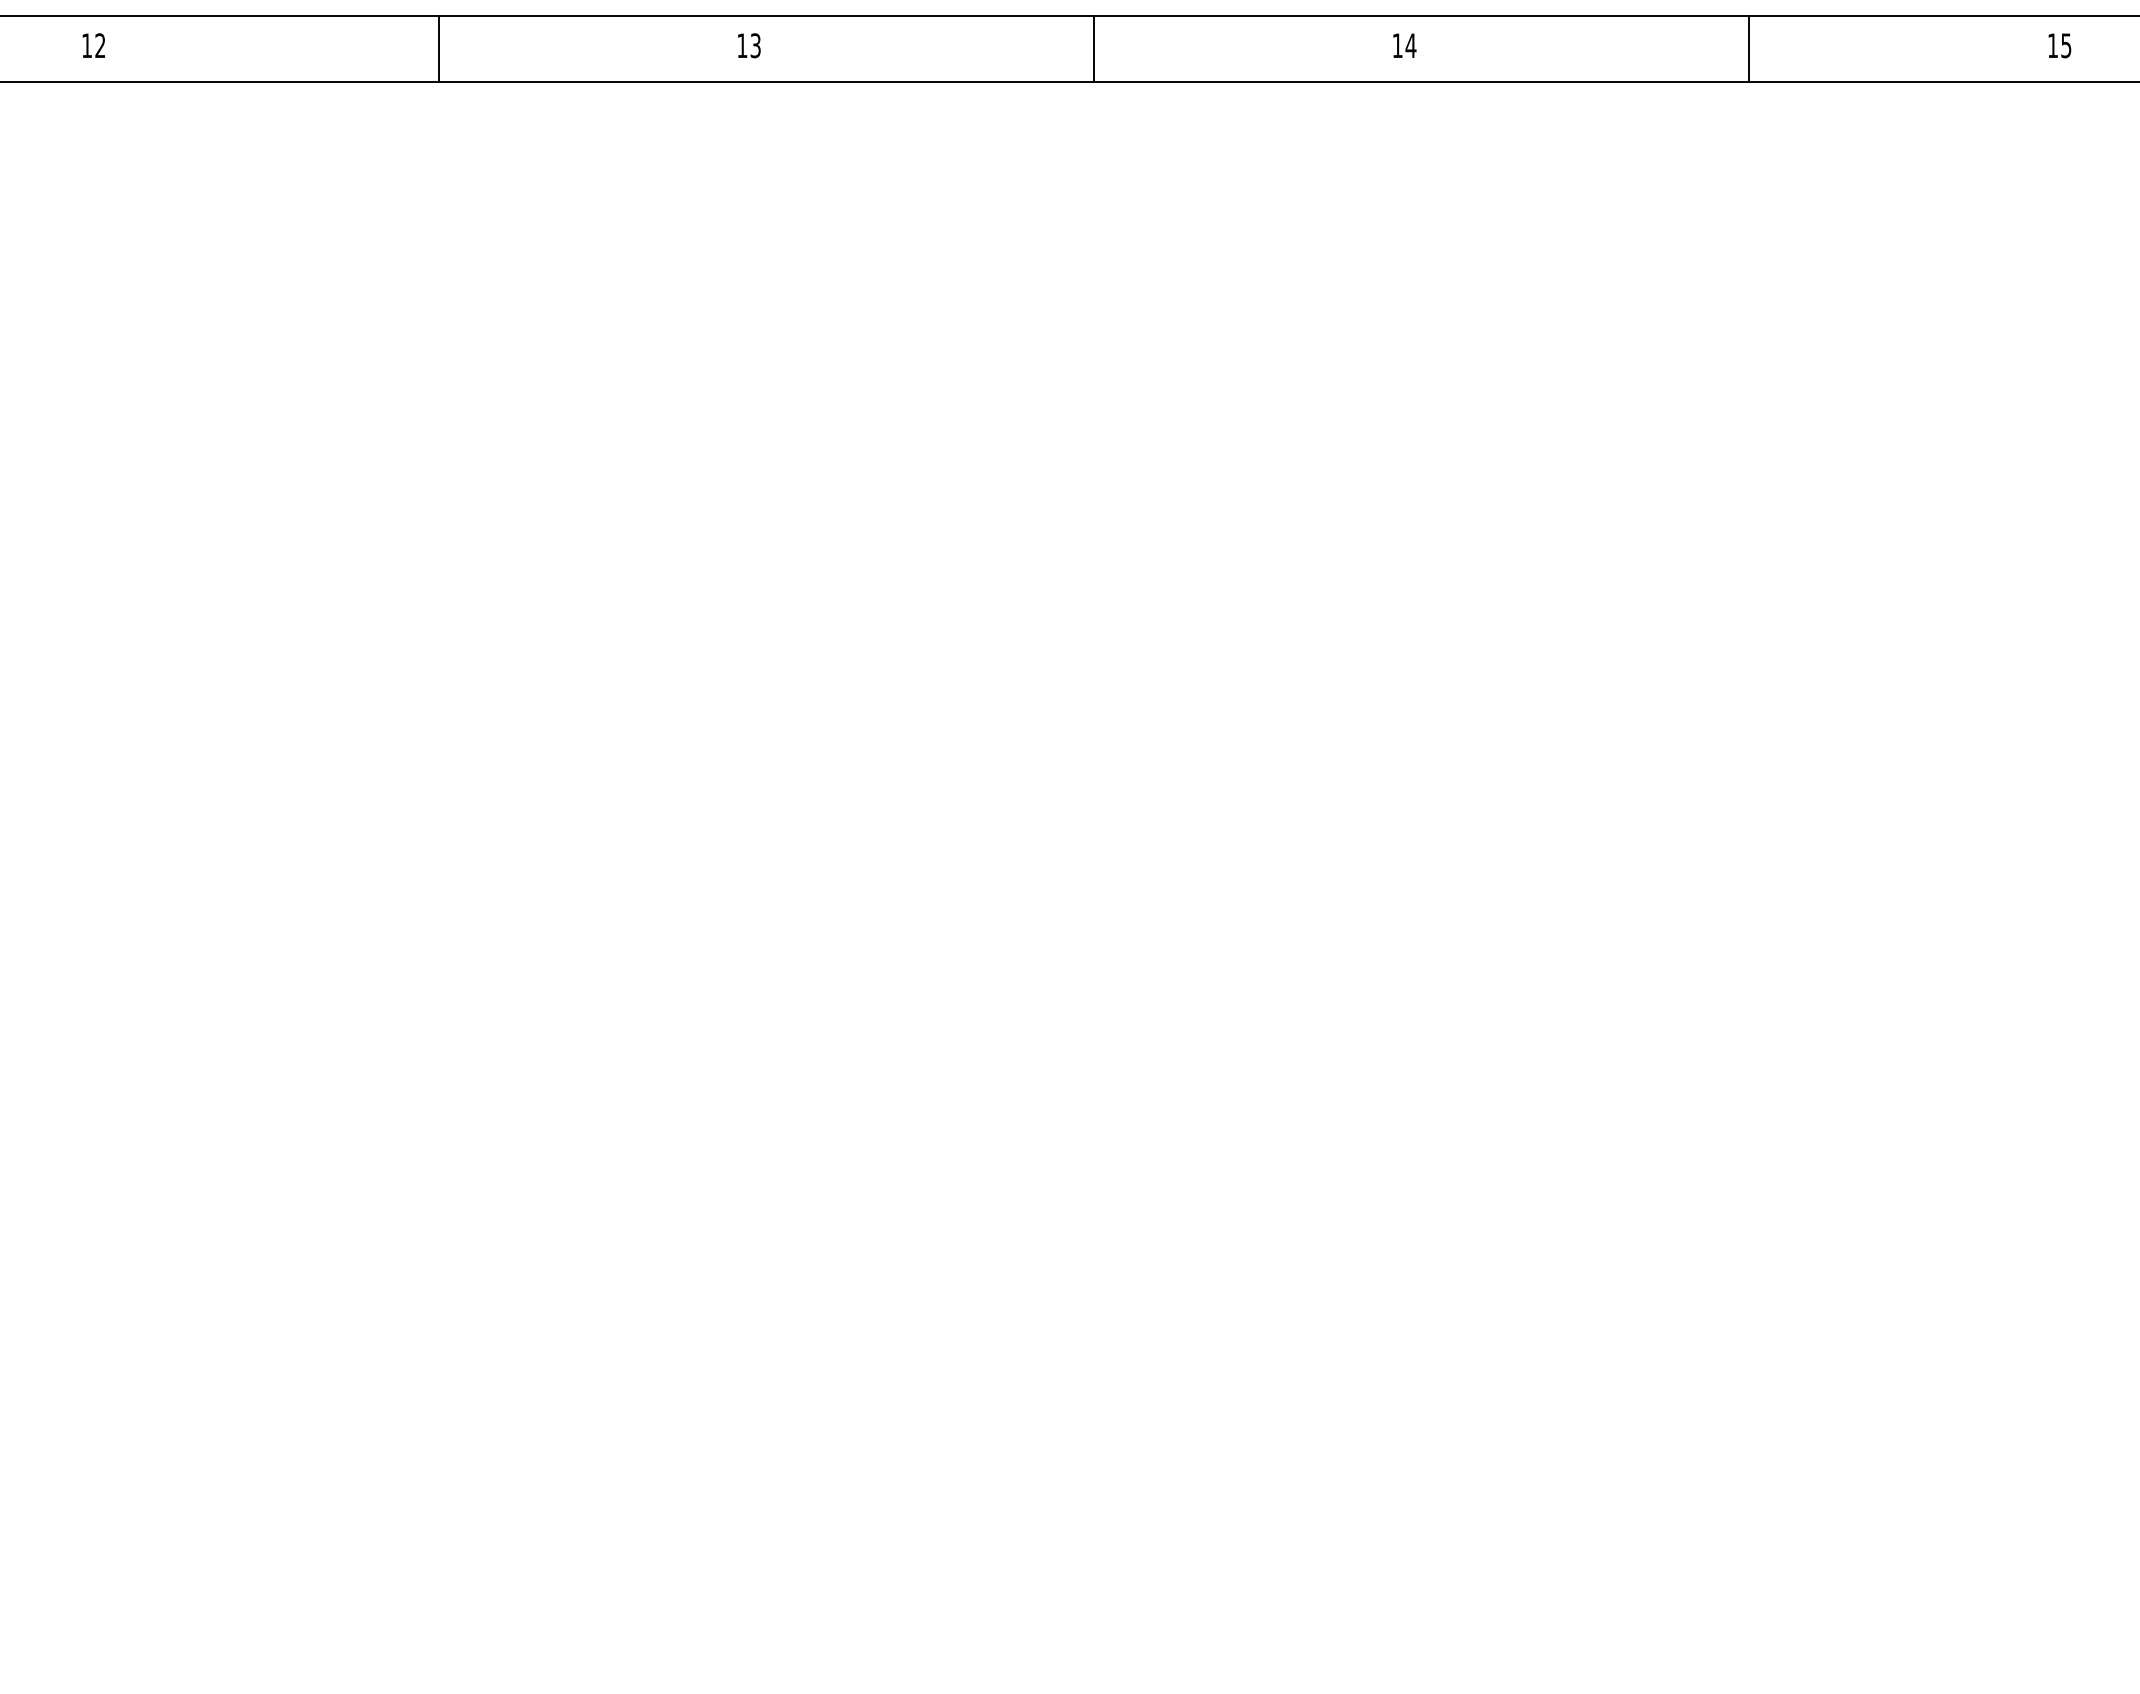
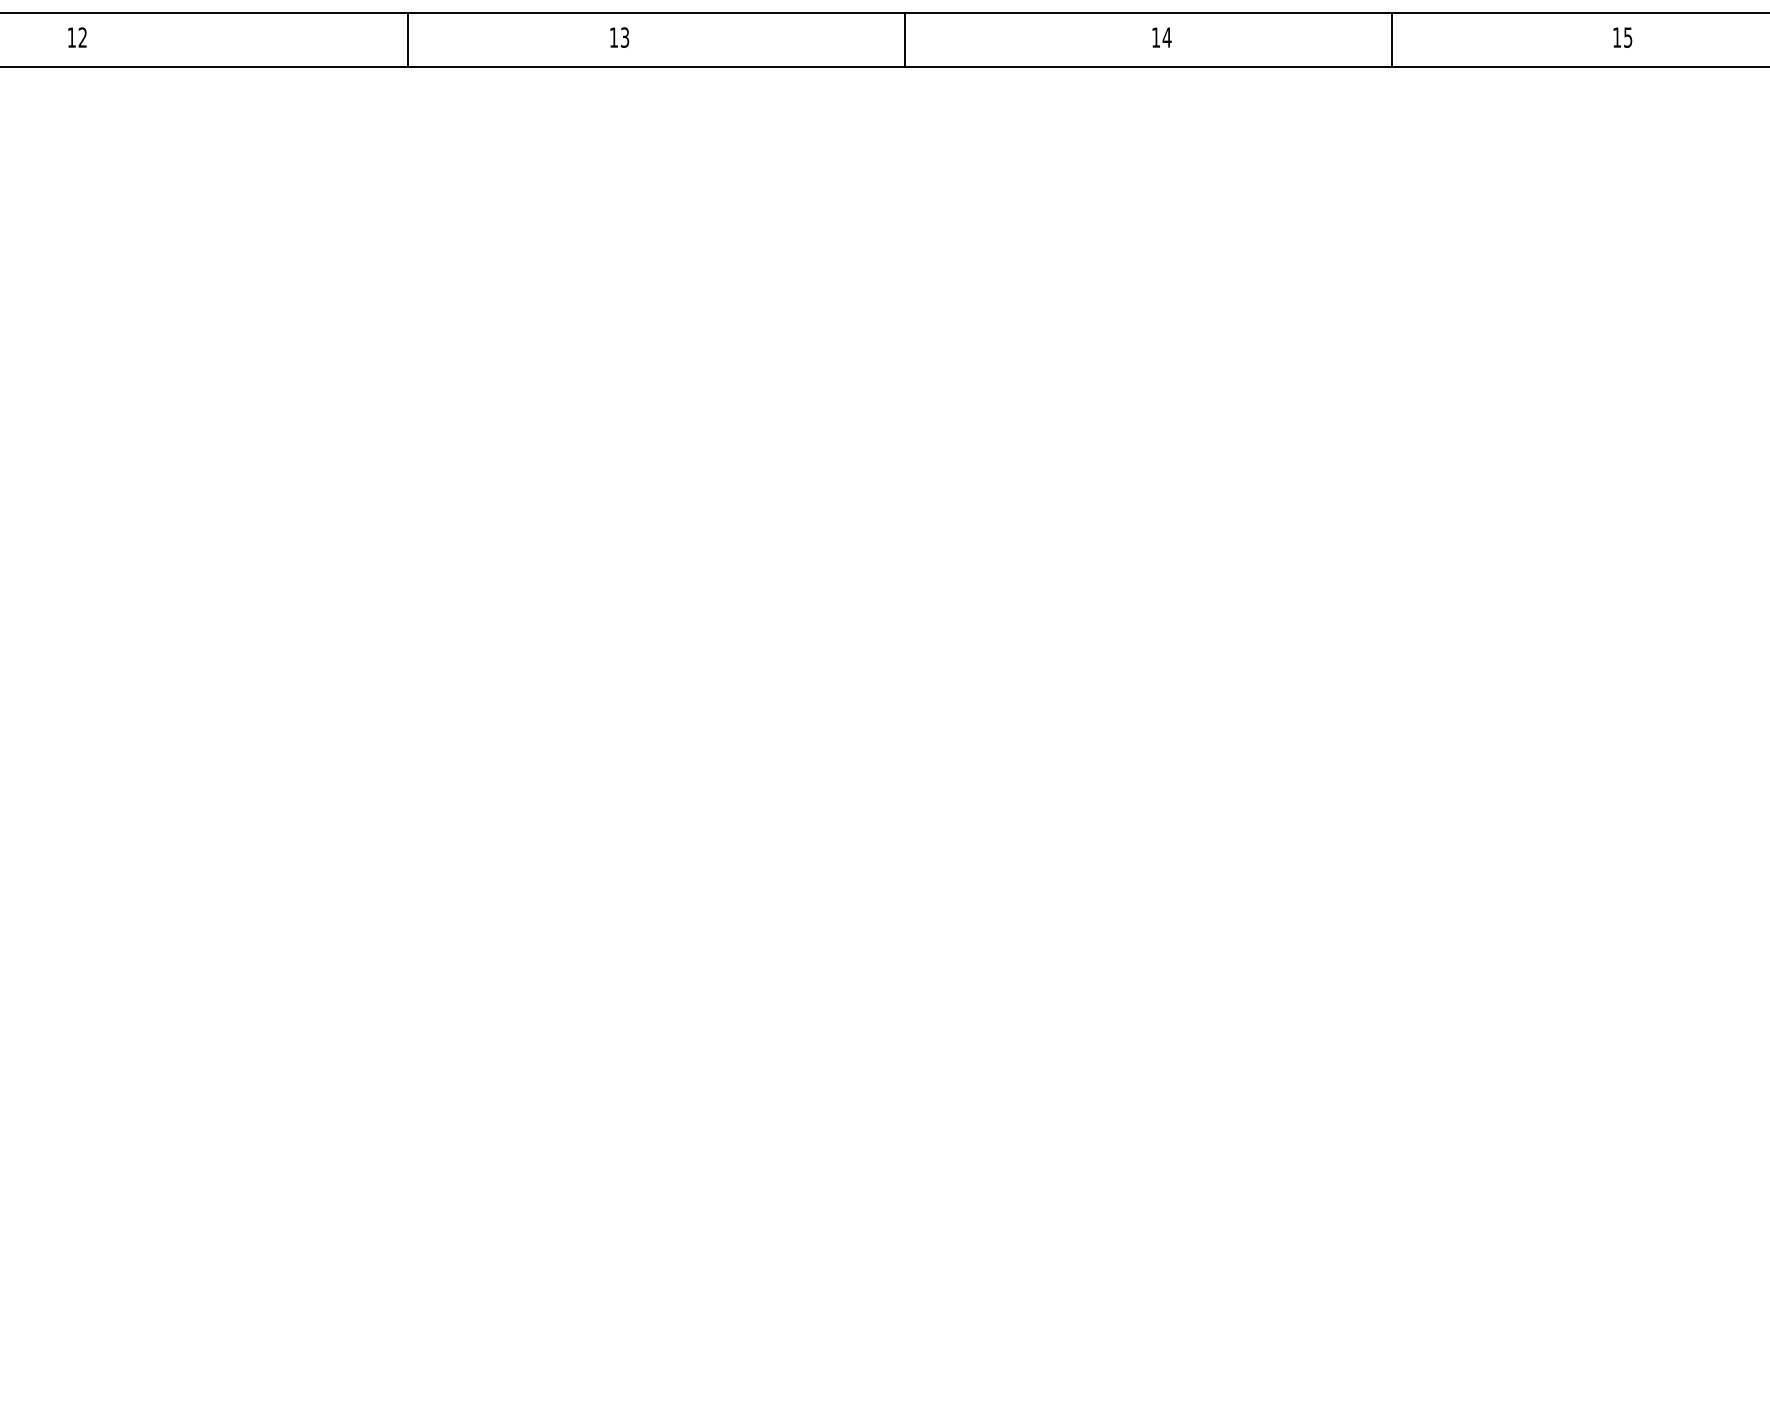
text: (2059, 45) -> (1622, 37), moved
line: (438, 48) -> (408, 39), moved
line: (1749, 48) -> (1392, 39), moved

